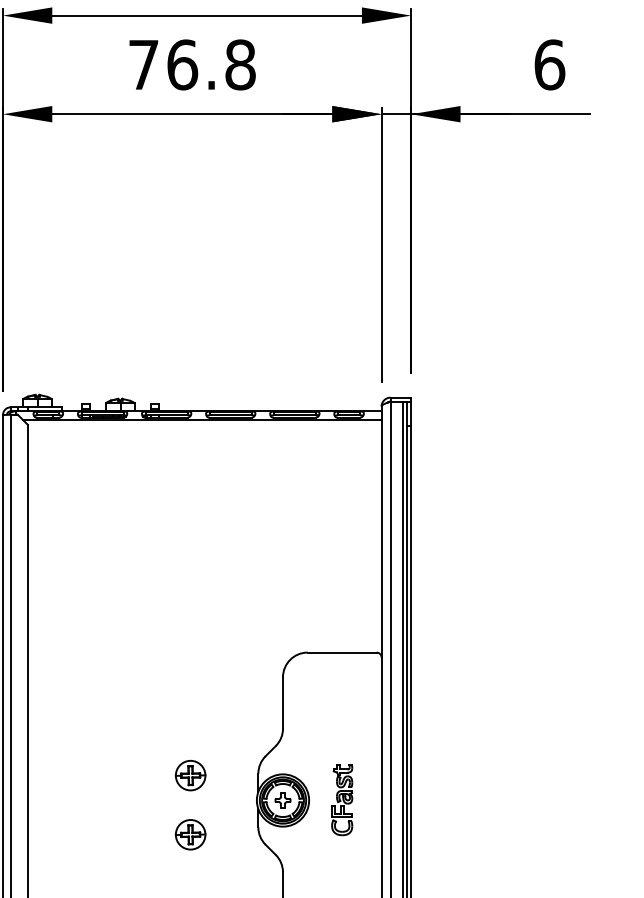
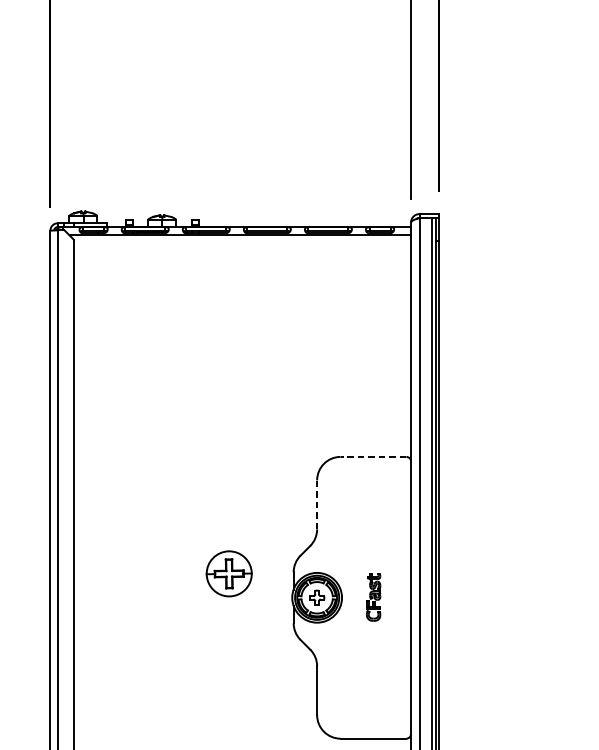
line: (342, 652) -> (373, 456), solid -> dashed
line: (283, 702) -> (317, 504), solid -> dashed
part: (190, 775) -> (229, 573), size x1.6
part: (342, 800) -> (373, 597), size x0.7
part: (190, 834) -> (229, 630), removed

